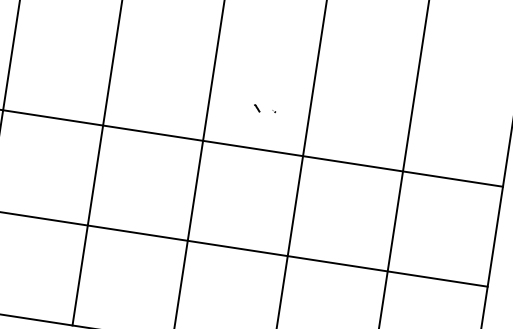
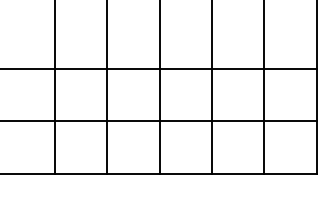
part: (264, 109) -> (188, 48), removed

